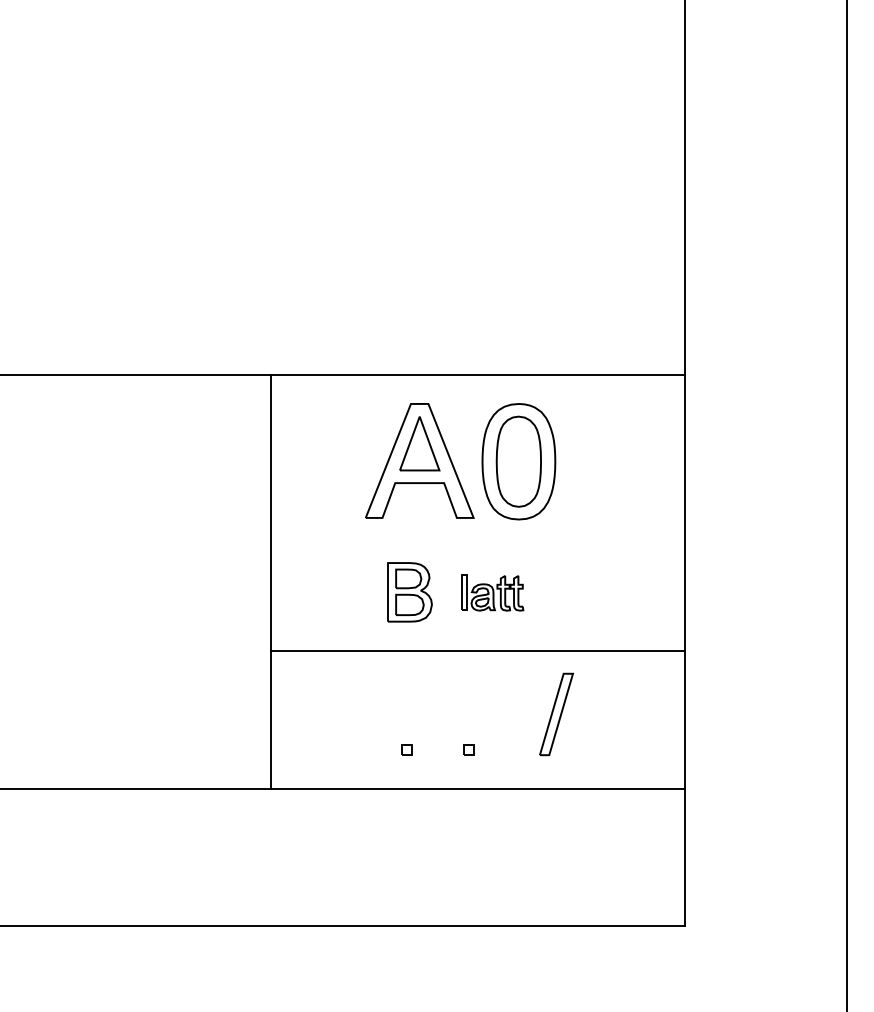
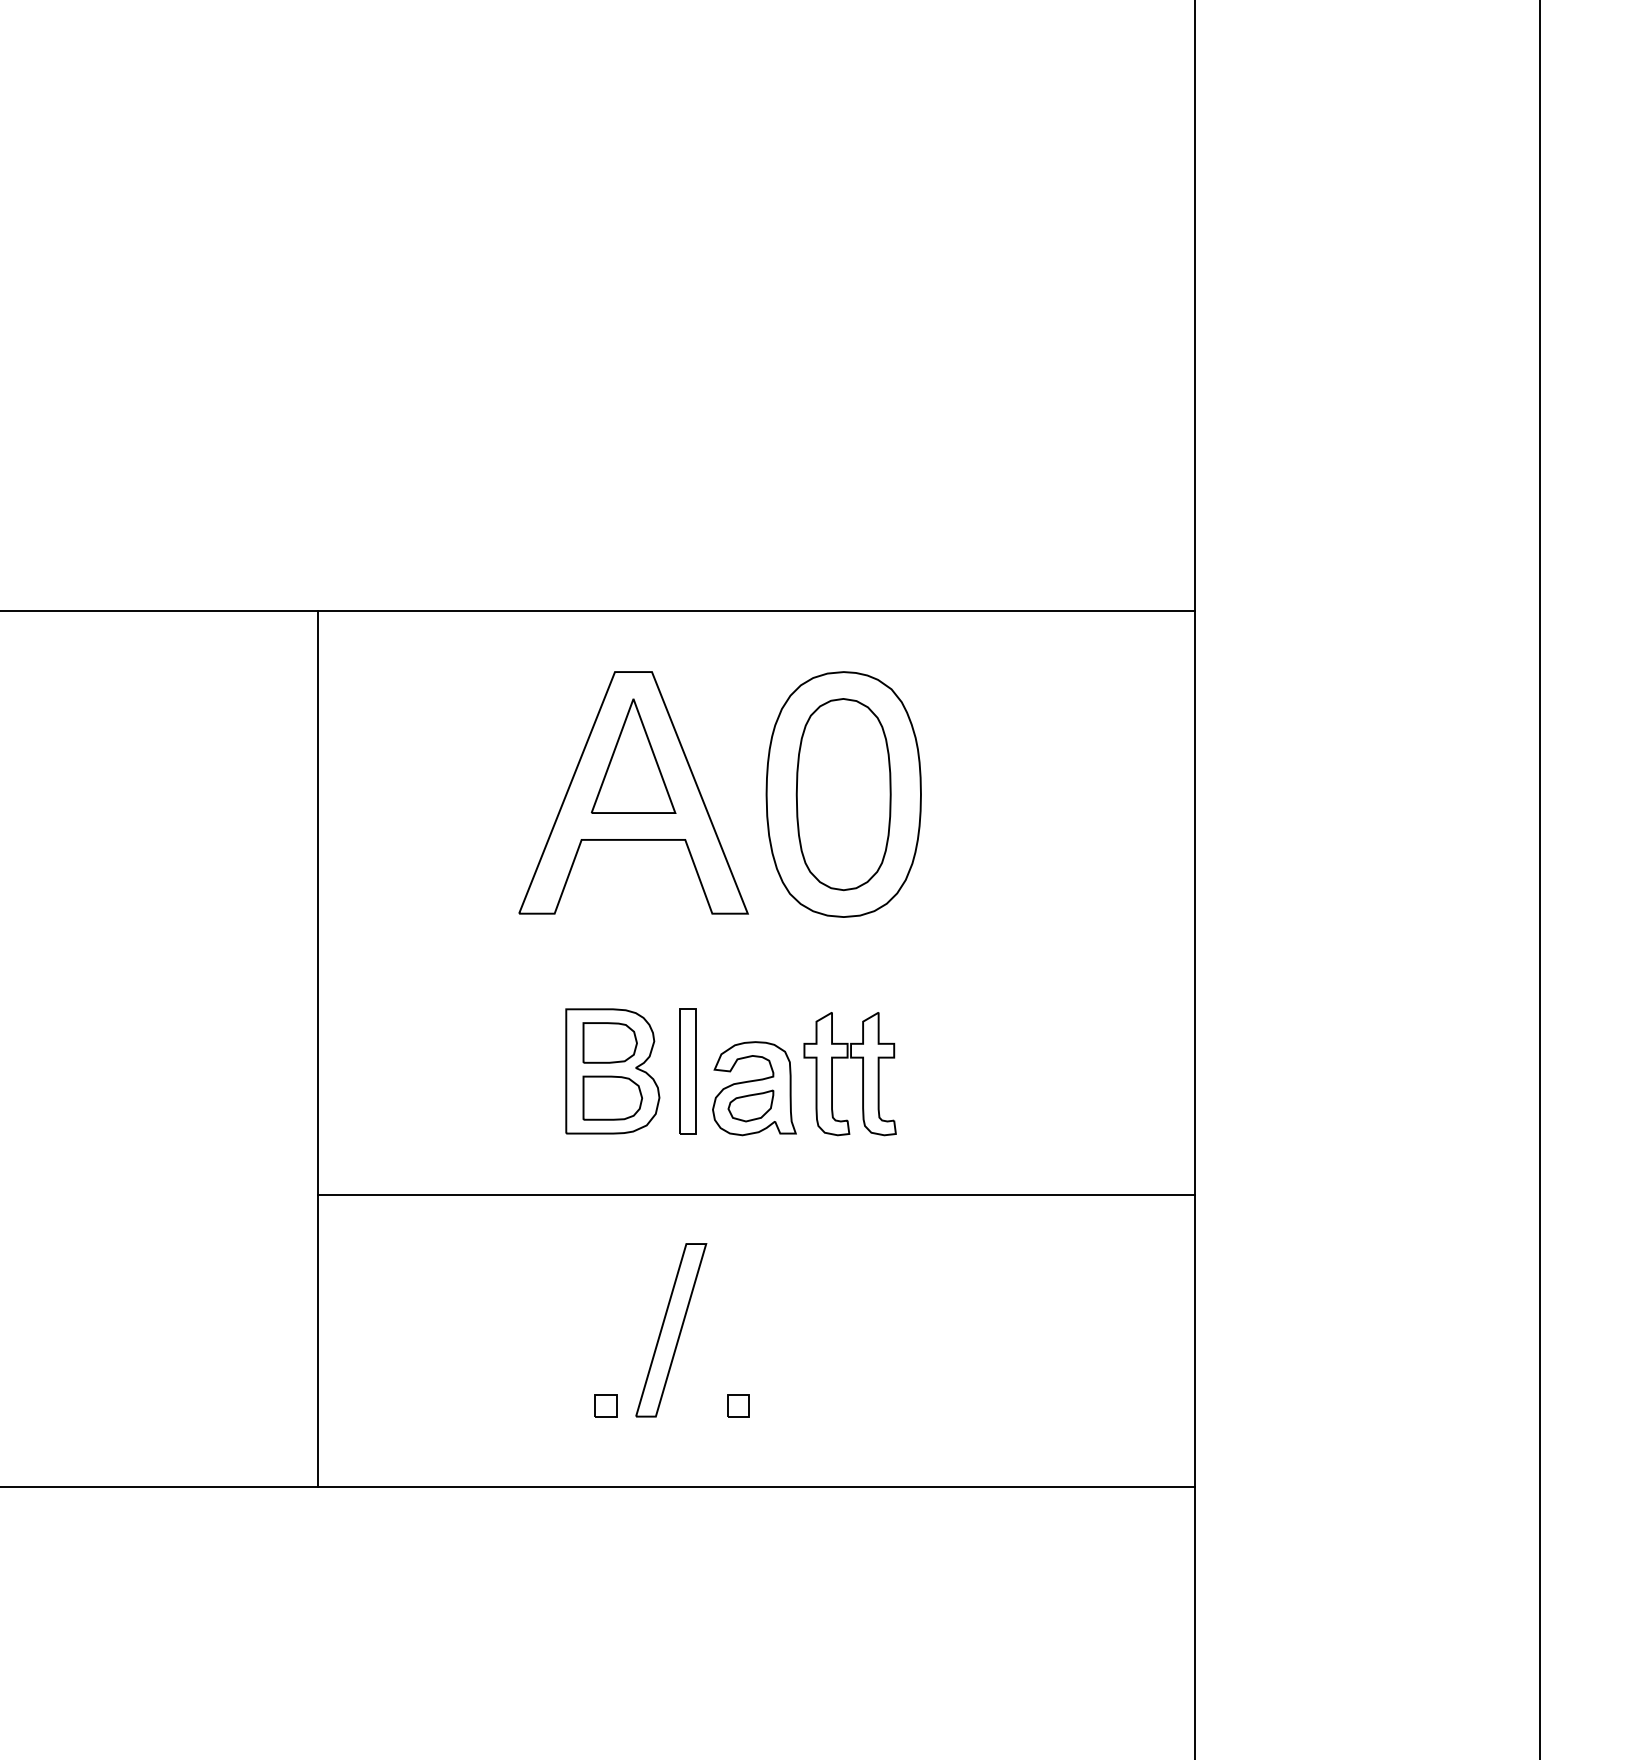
part: (492, 592) -> (787, 1071), size x1.67
part: (556, 714) -> (671, 1330), moved

